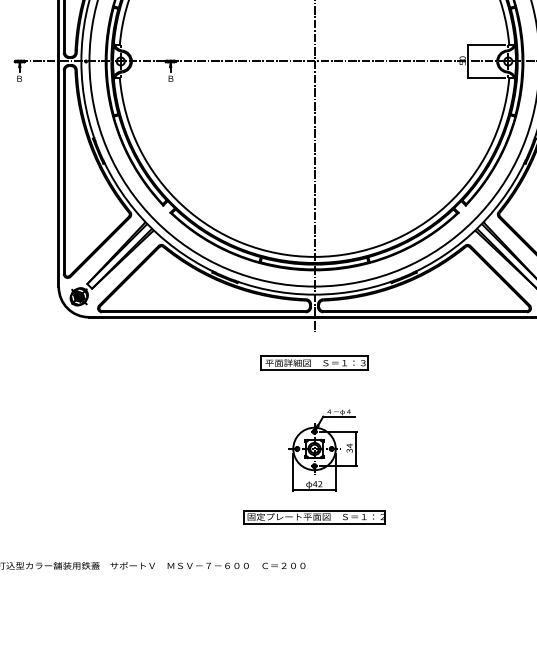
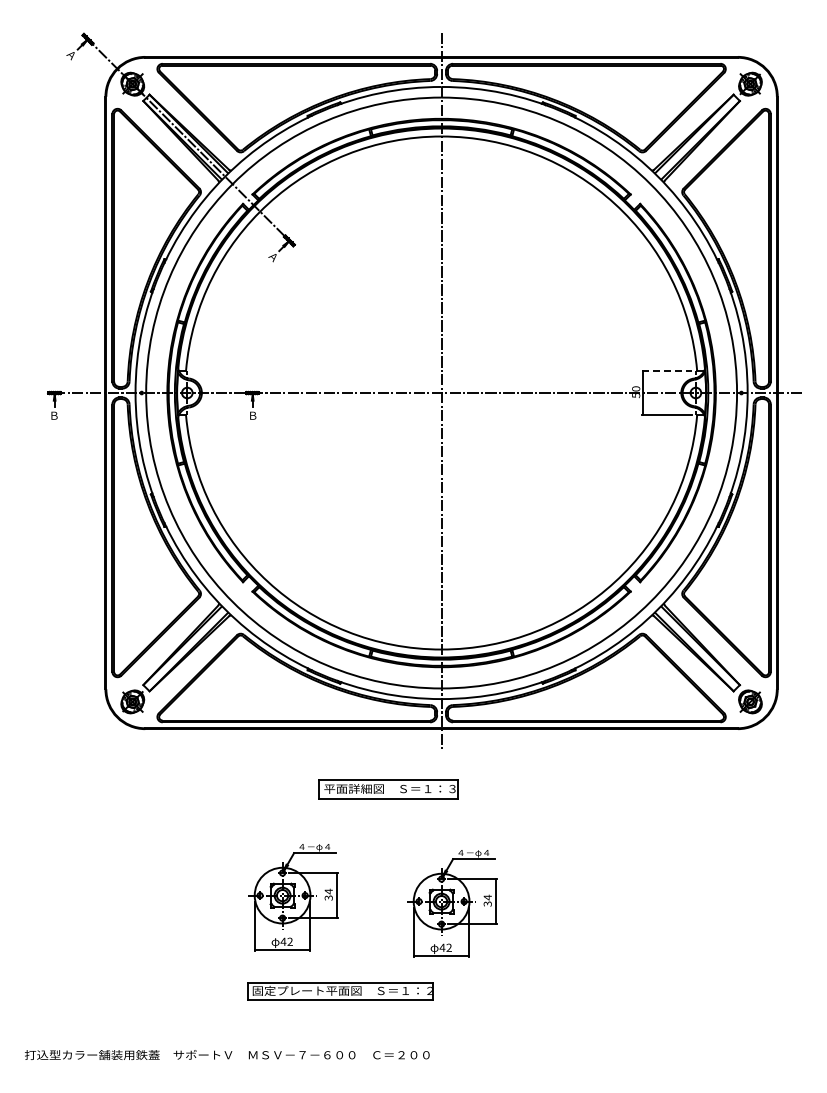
line: (486, 44) -> (667, 370), solid -> dashed
part: (314, 363) -> (388, 789), moved
part: (201, 445) -> (293, 897), added
part: (314, 517) -> (340, 991), moved

